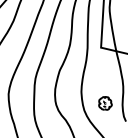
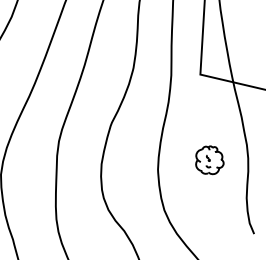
part: (105, 103) -> (209, 160), moved

